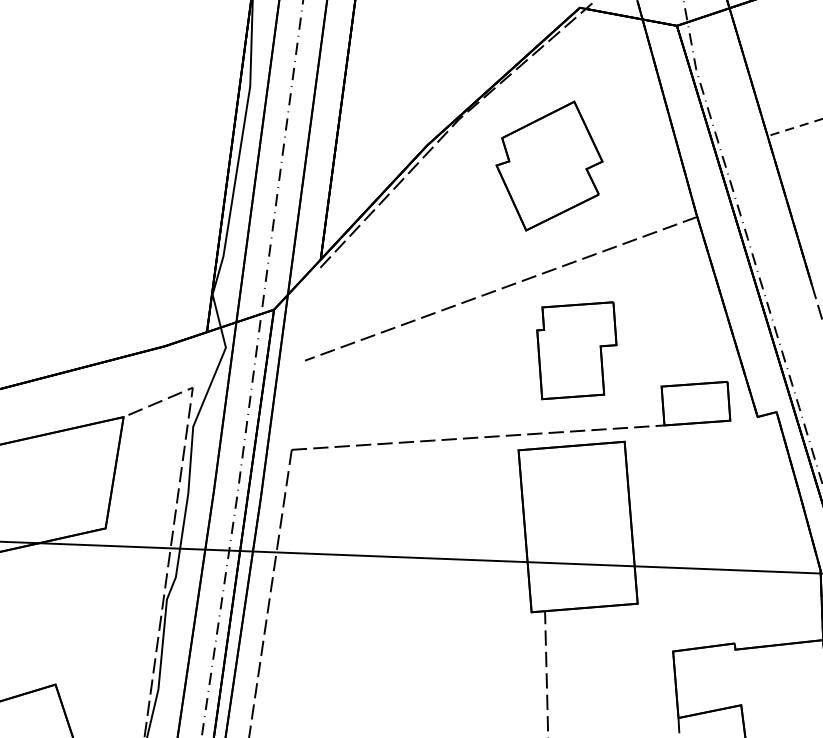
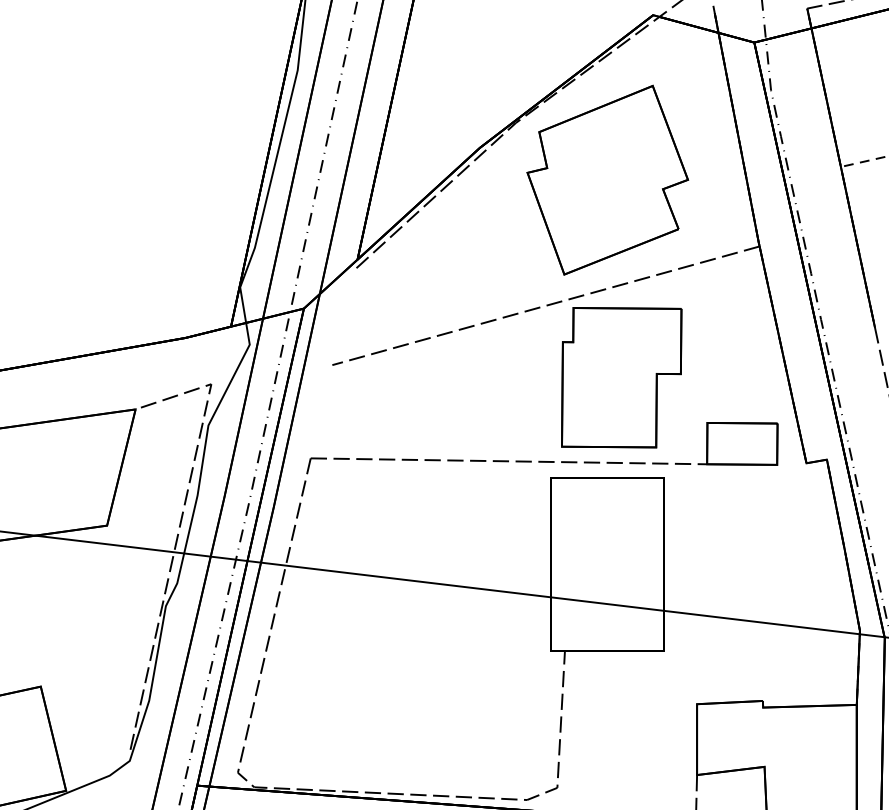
part: (549, 165) -> (607, 179), size x1.43
part: (577, 350) -> (621, 377), size x1.43

